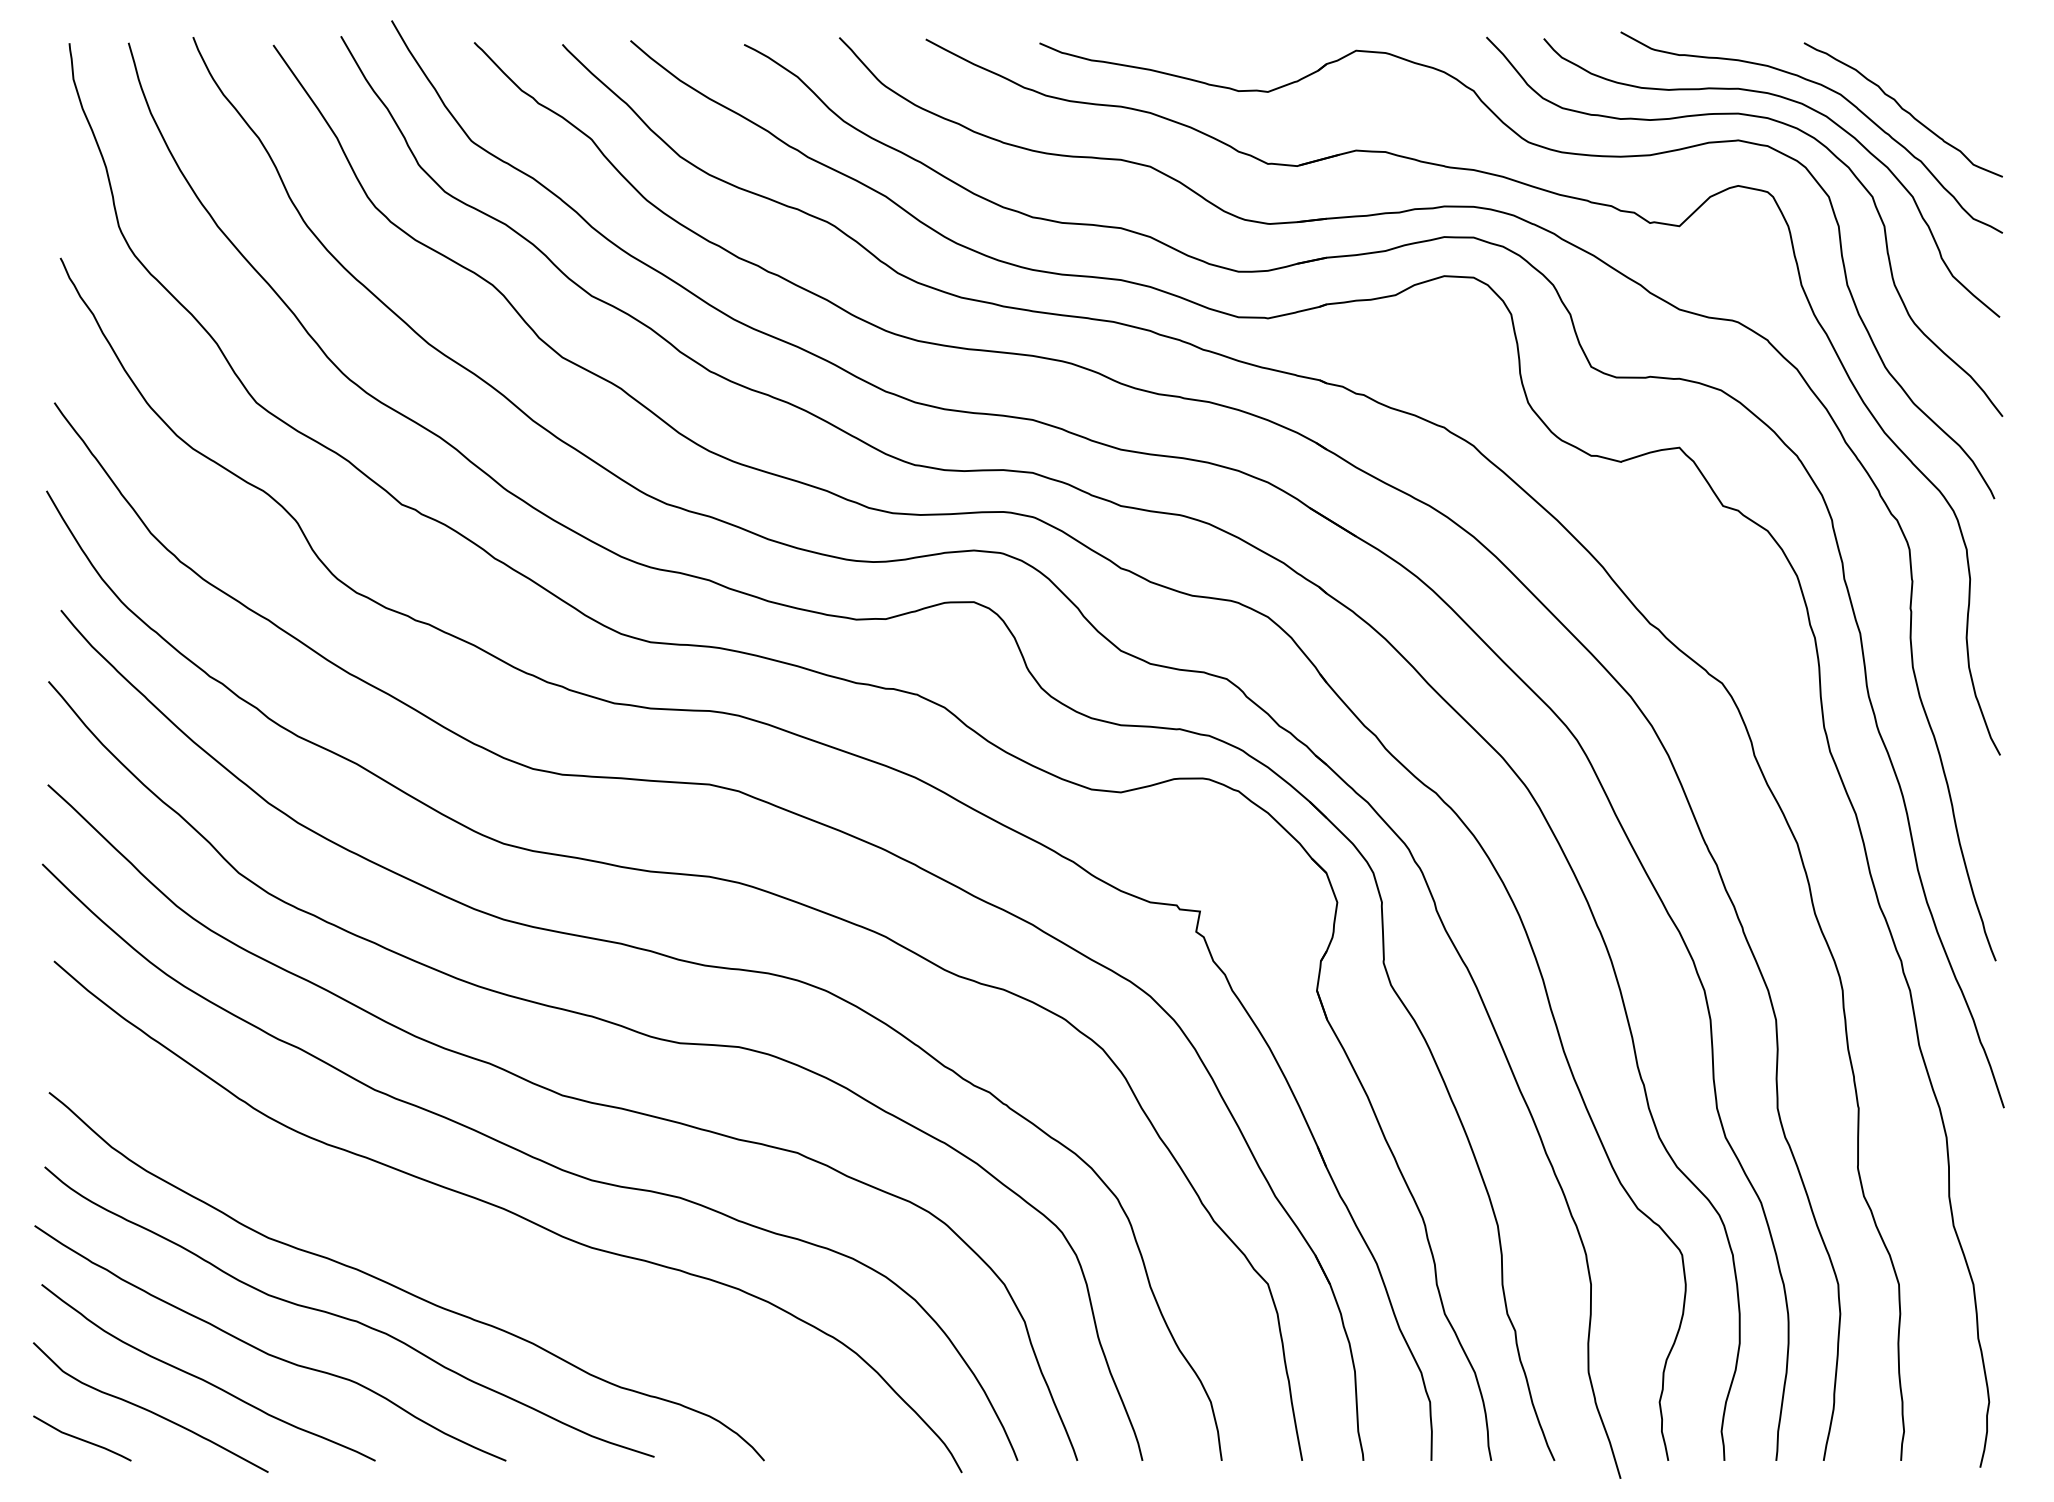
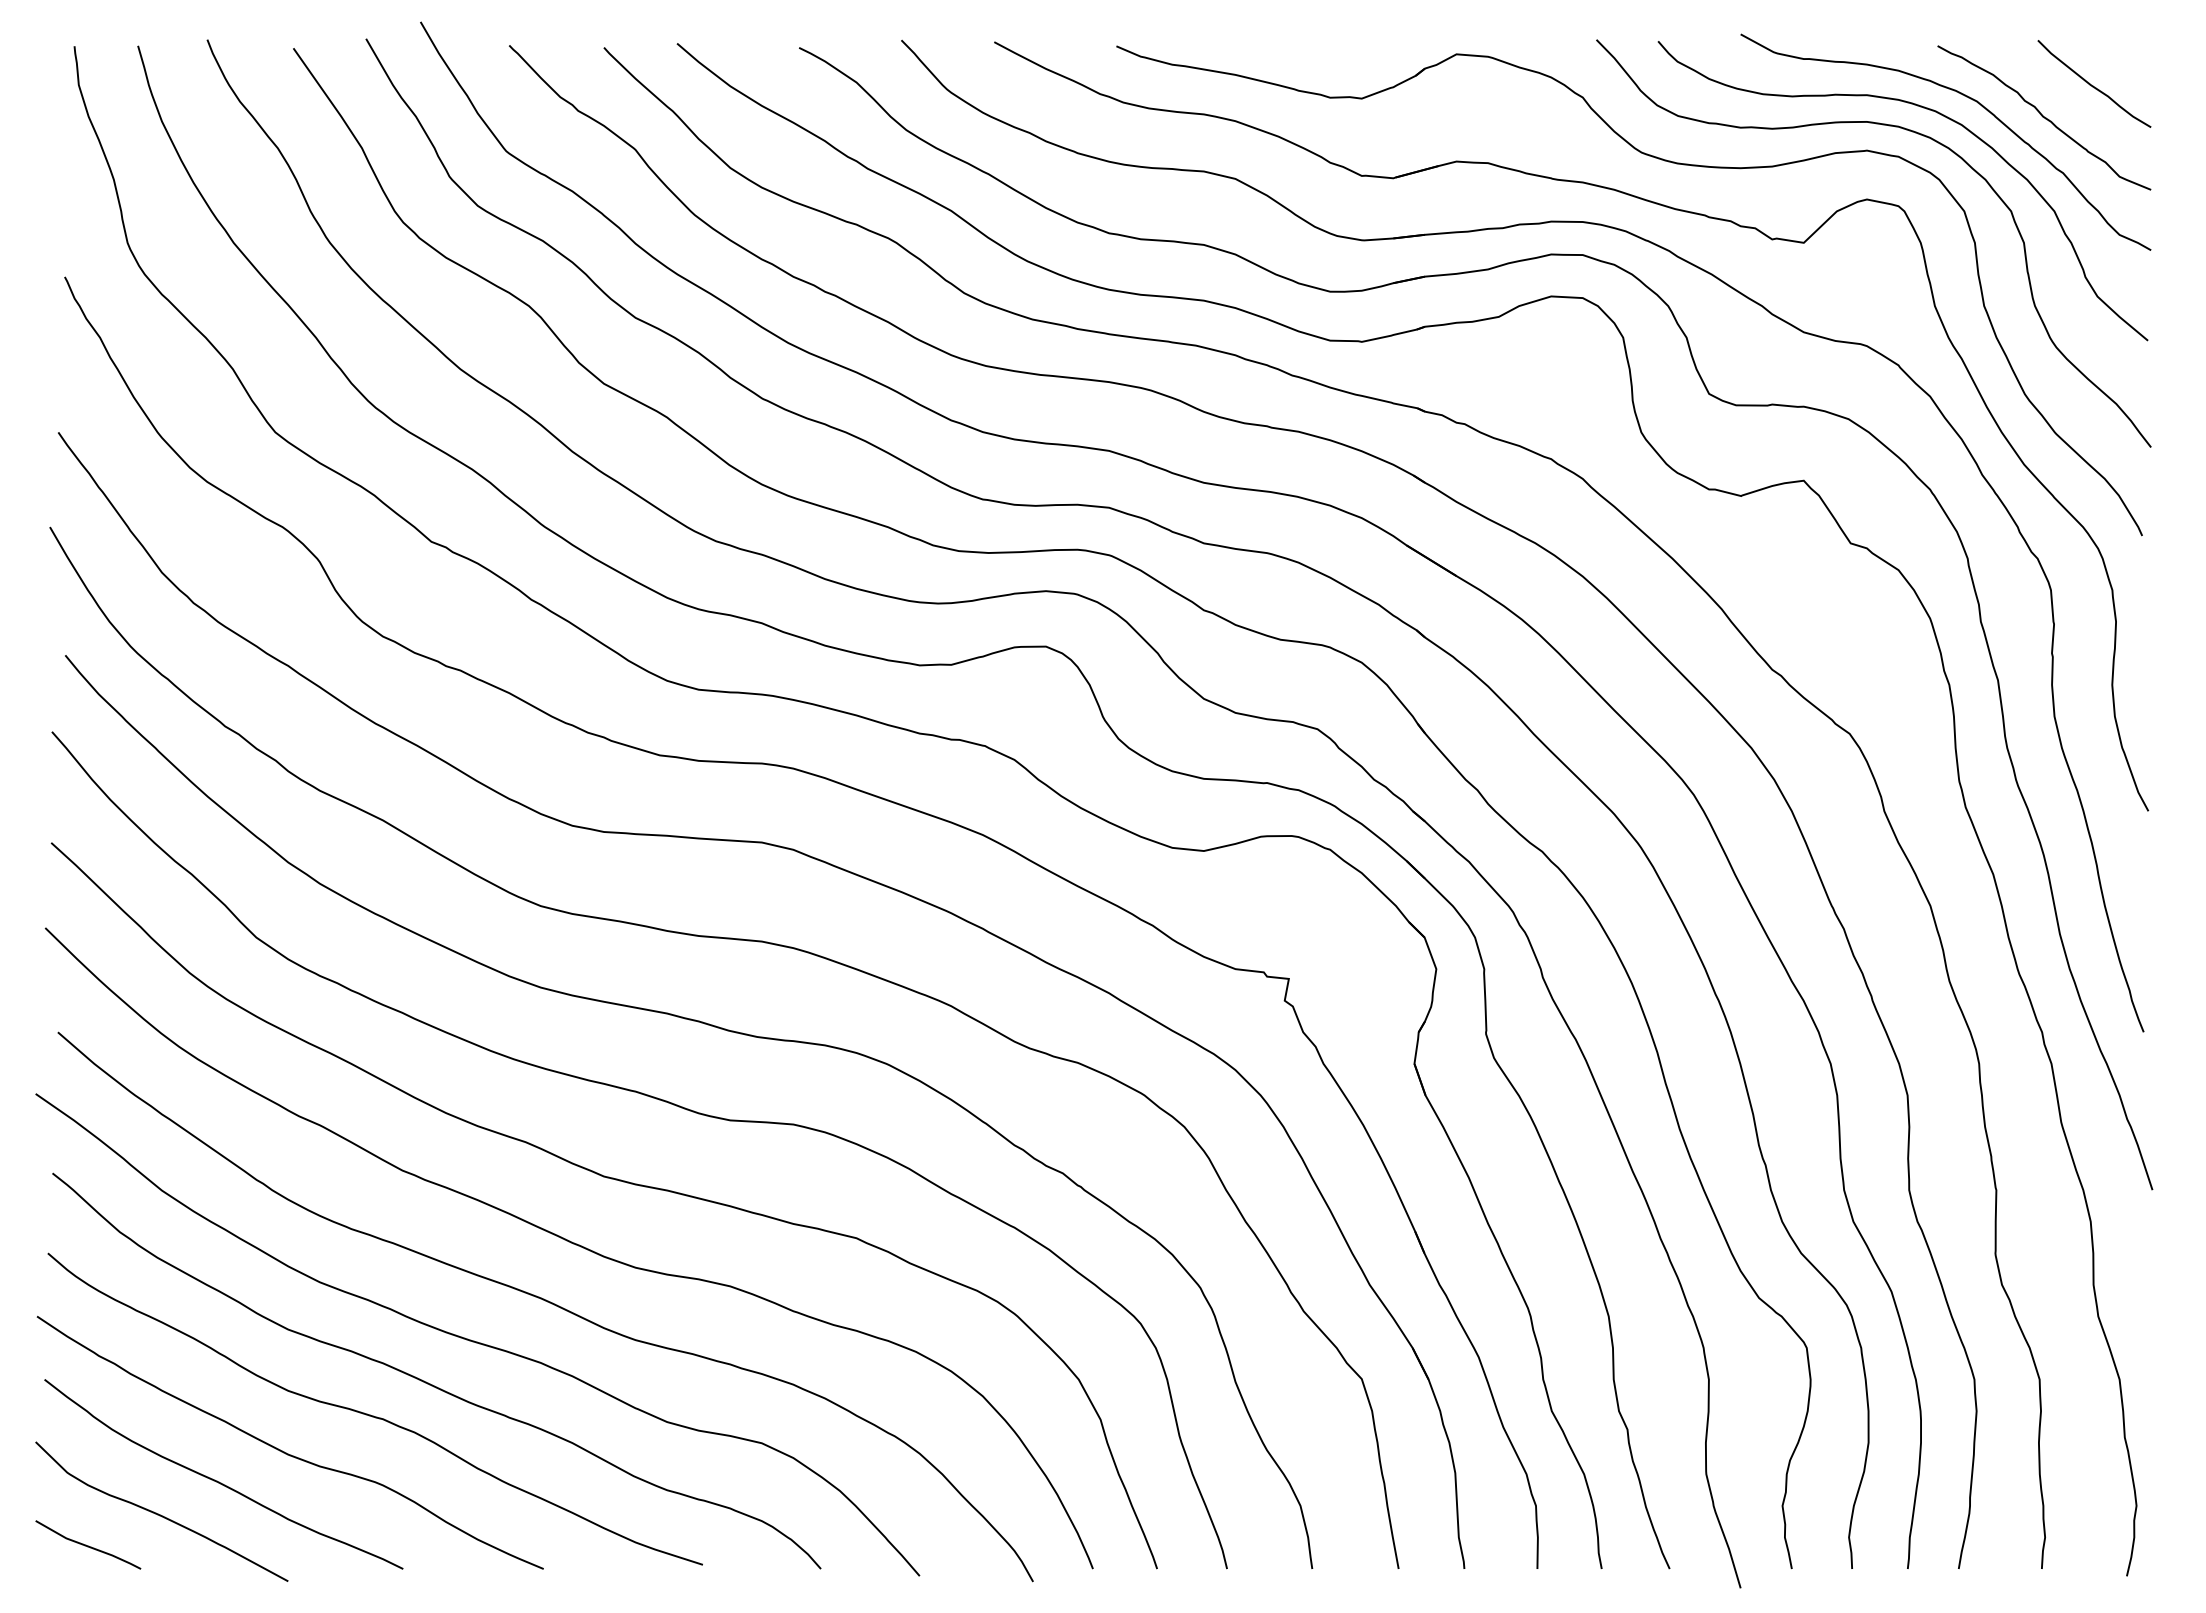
curve: (1949, 79) -> (2093, 85), added
curve: (441, 1248) -> (474, 1340), added

